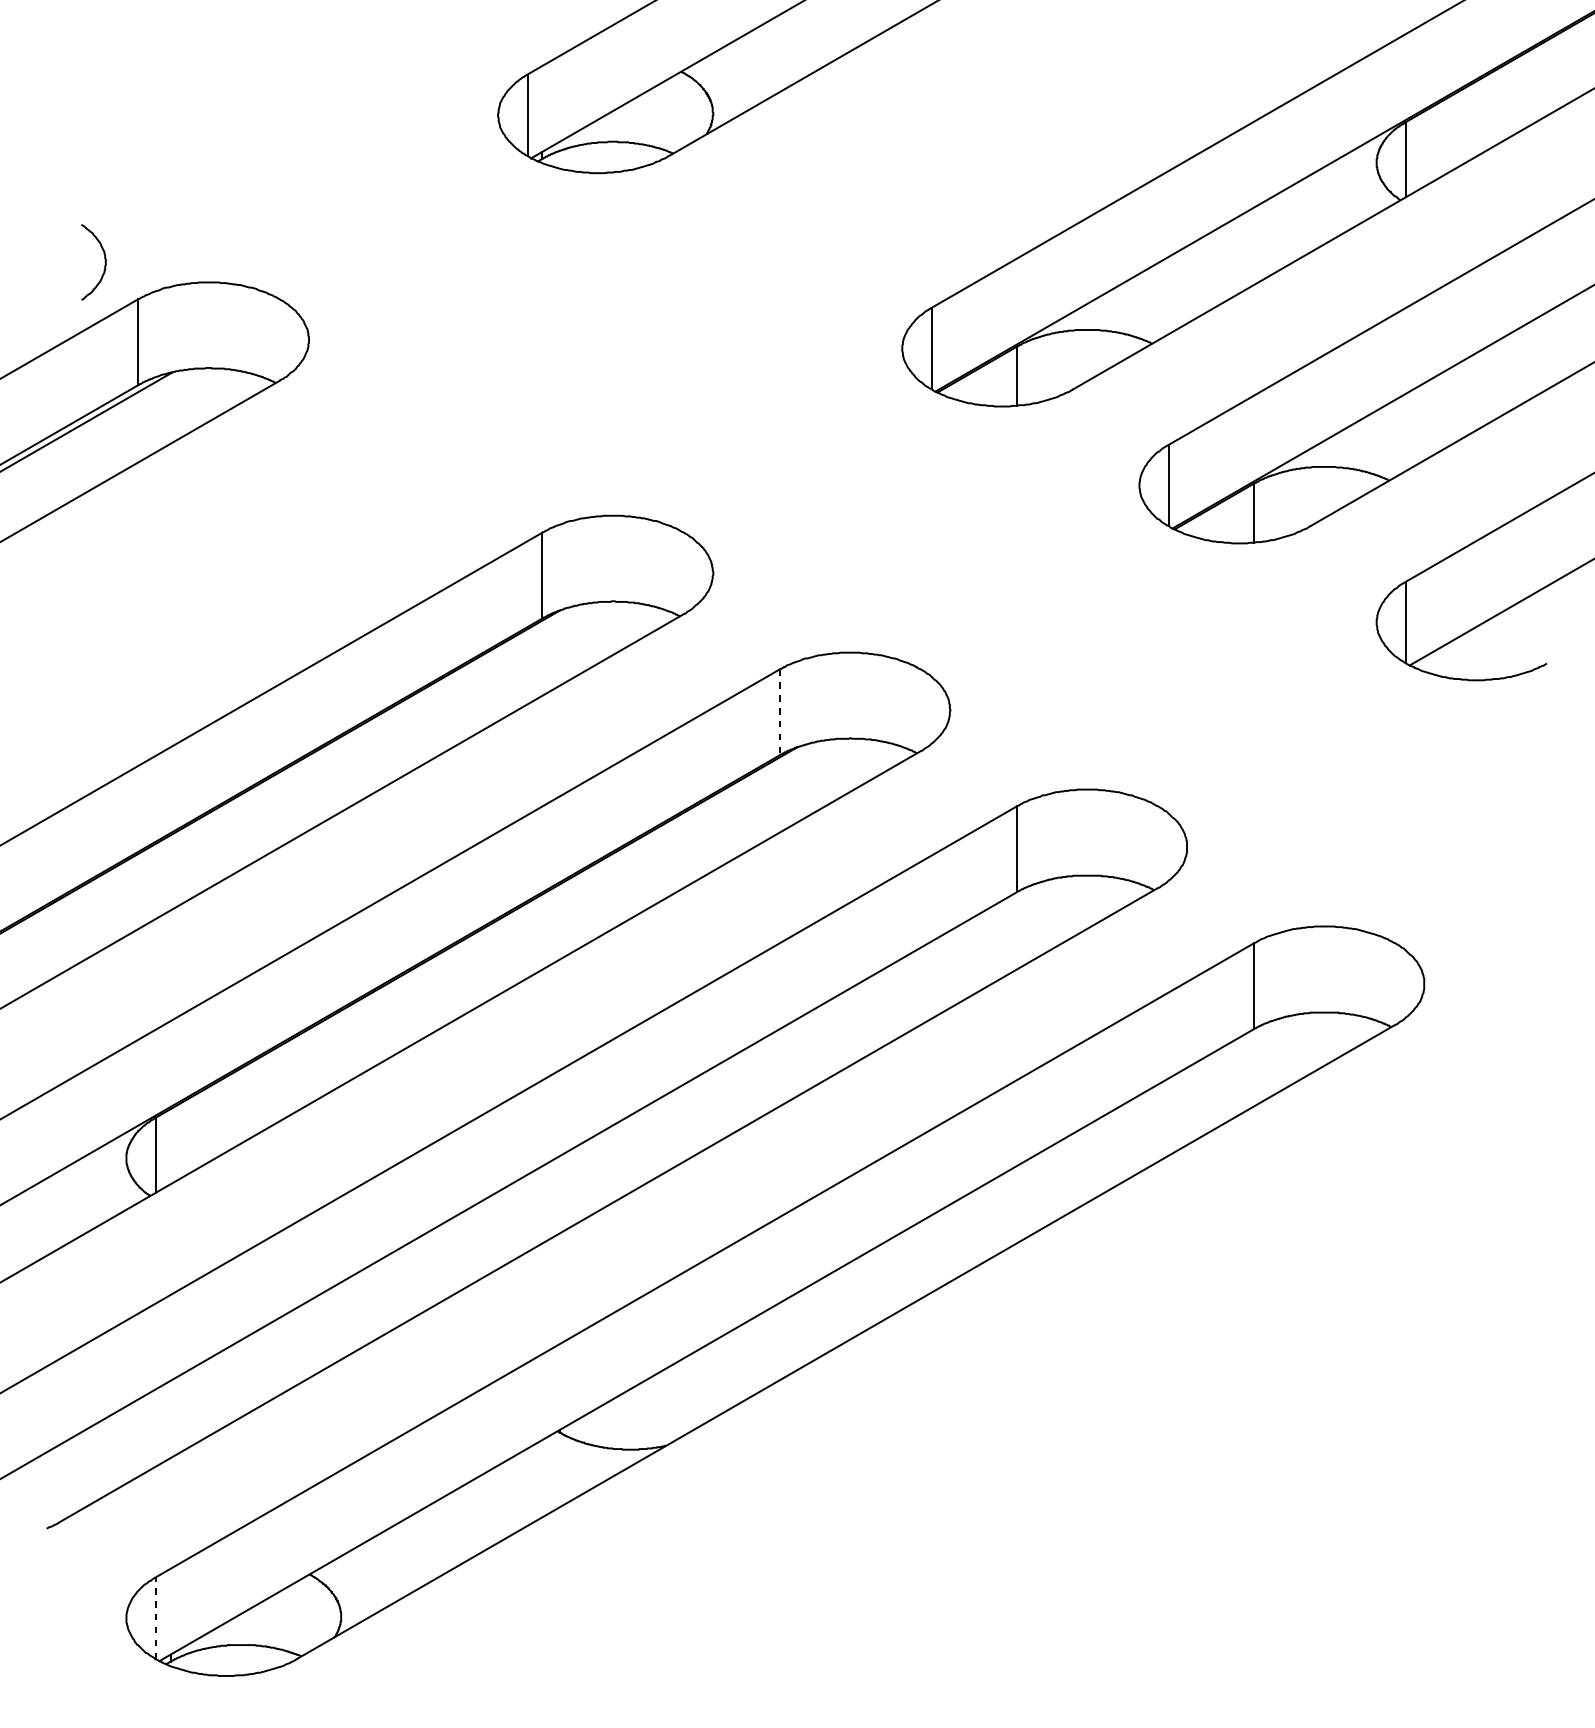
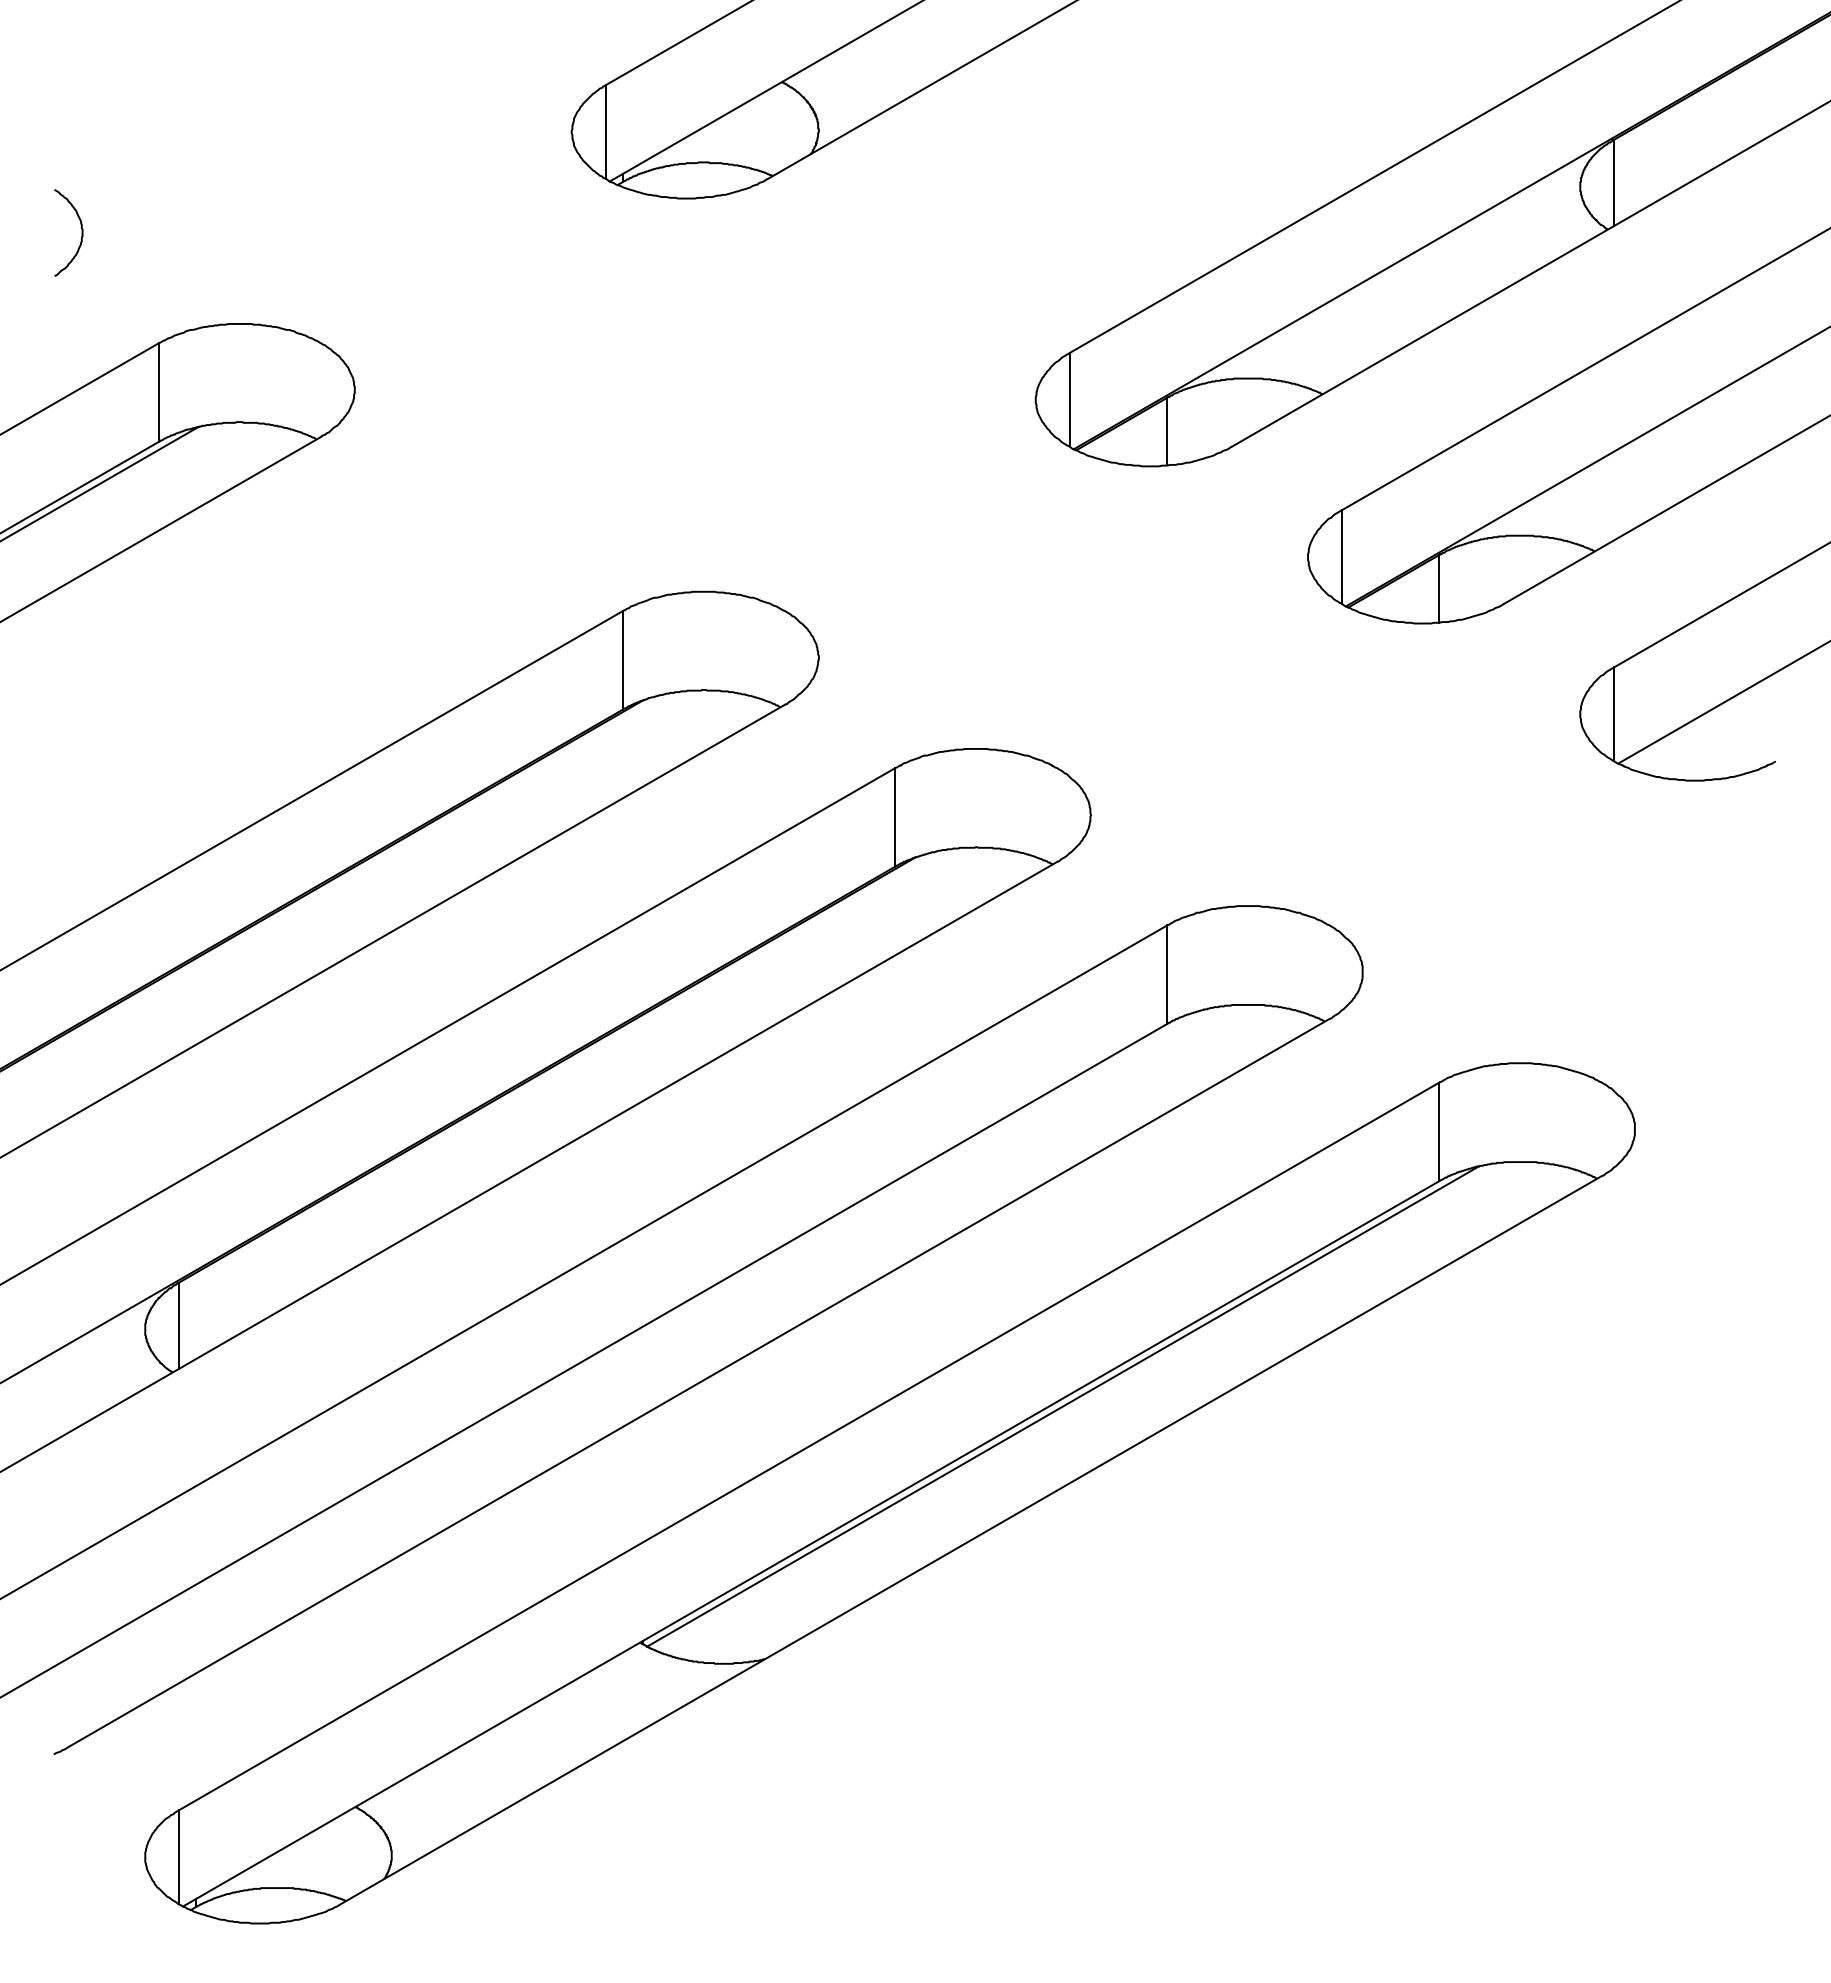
curve: (104, 257) -> (80, 227), moved
line: (779, 713) -> (894, 818), dashed -> solid
line: (926, 1225) -> (1063, 1406), added
line: (155, 1618) -> (178, 1857), dashed -> solid

